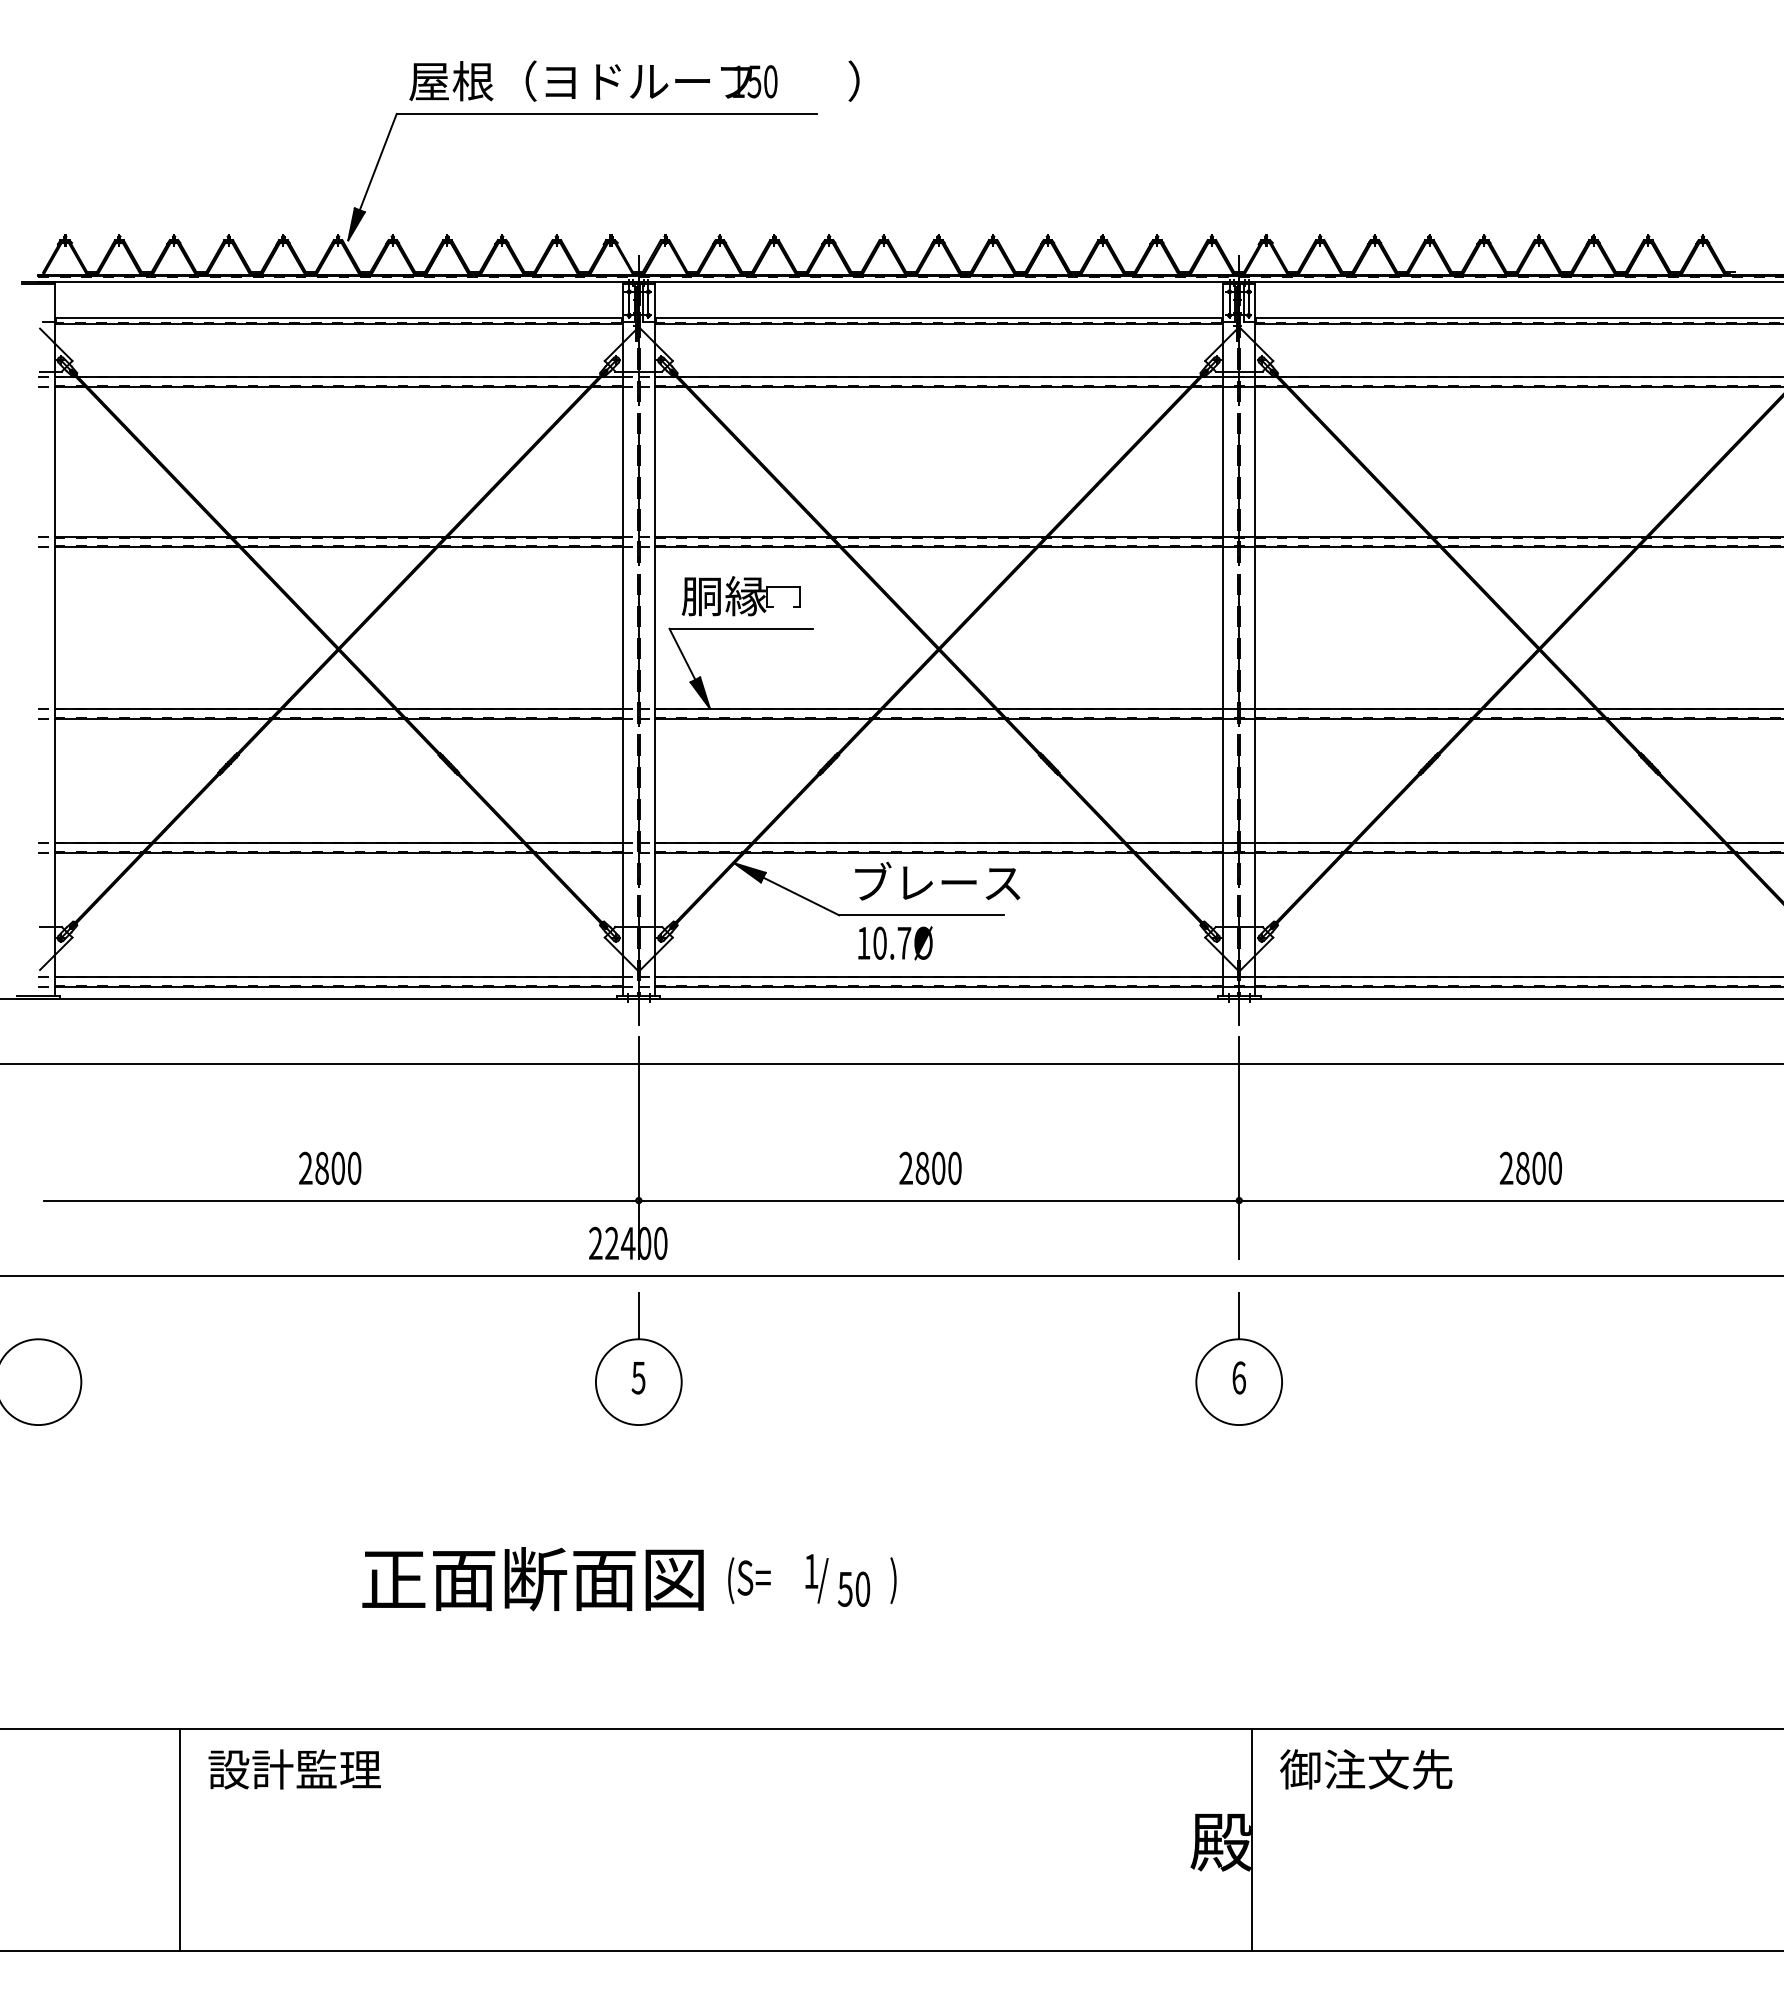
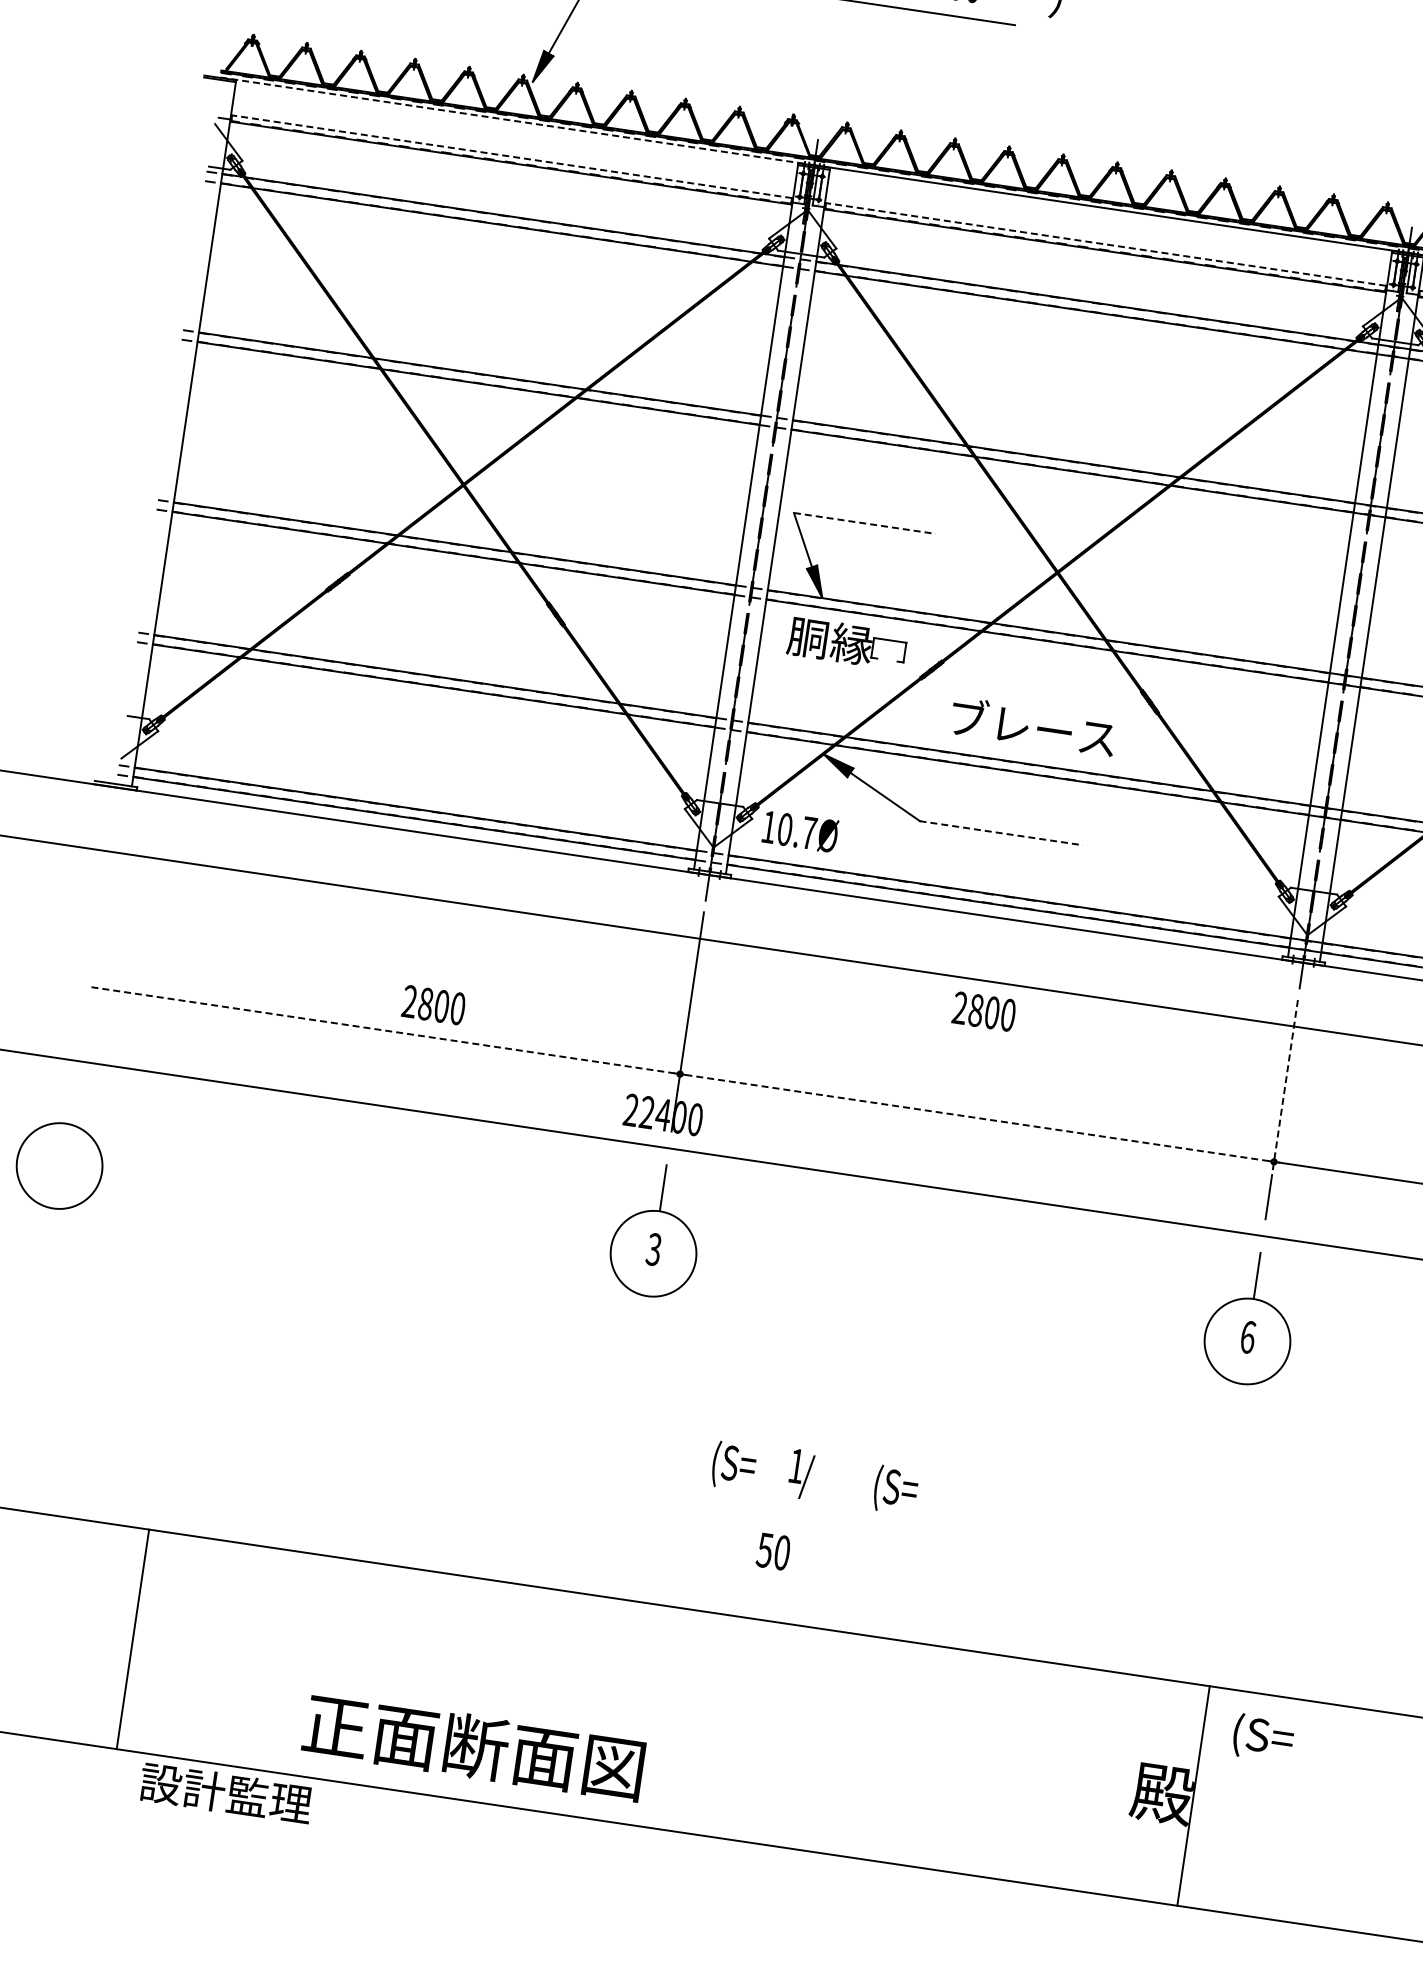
line: (339, 281) -> (518, 121), solid -> dashed
line: (338, 317) -> (511, 156), solid -> dashed
line: (938, 317) -> (1105, 244), solid -> dashed
part: (740, 596) -> (846, 643), moved
line: (741, 628) -> (865, 523), solid -> dashed
text: (937, 880) -> (1033, 725), moved
line: (921, 915) -> (1001, 833), solid -> dashed
text: (895, 943) -> (800, 832), moved
line: (1239, 1126) -> (1285, 1088), solid -> dashed
text: (330, 1167) -> (434, 1004), moved
text: (930, 1167) -> (984, 1010), moved
line: (338, 1200) -> (382, 1030), solid -> dashed
line: (939, 1200) -> (977, 1117), solid -> dashed
text: (638, 1377) -> (653, 1249), 5 -> 3
text: (532, 1579) -> (473, 1747), moved
text: (912, 1580) -> (895, 1489), ) -> (S=
text: (853, 1588) -> (773, 1550), moved
text: (294, 1769) -> (225, 1793), moved
text: (1366, 1771) -> (1316, 1745), 御注文先 -> (S=

